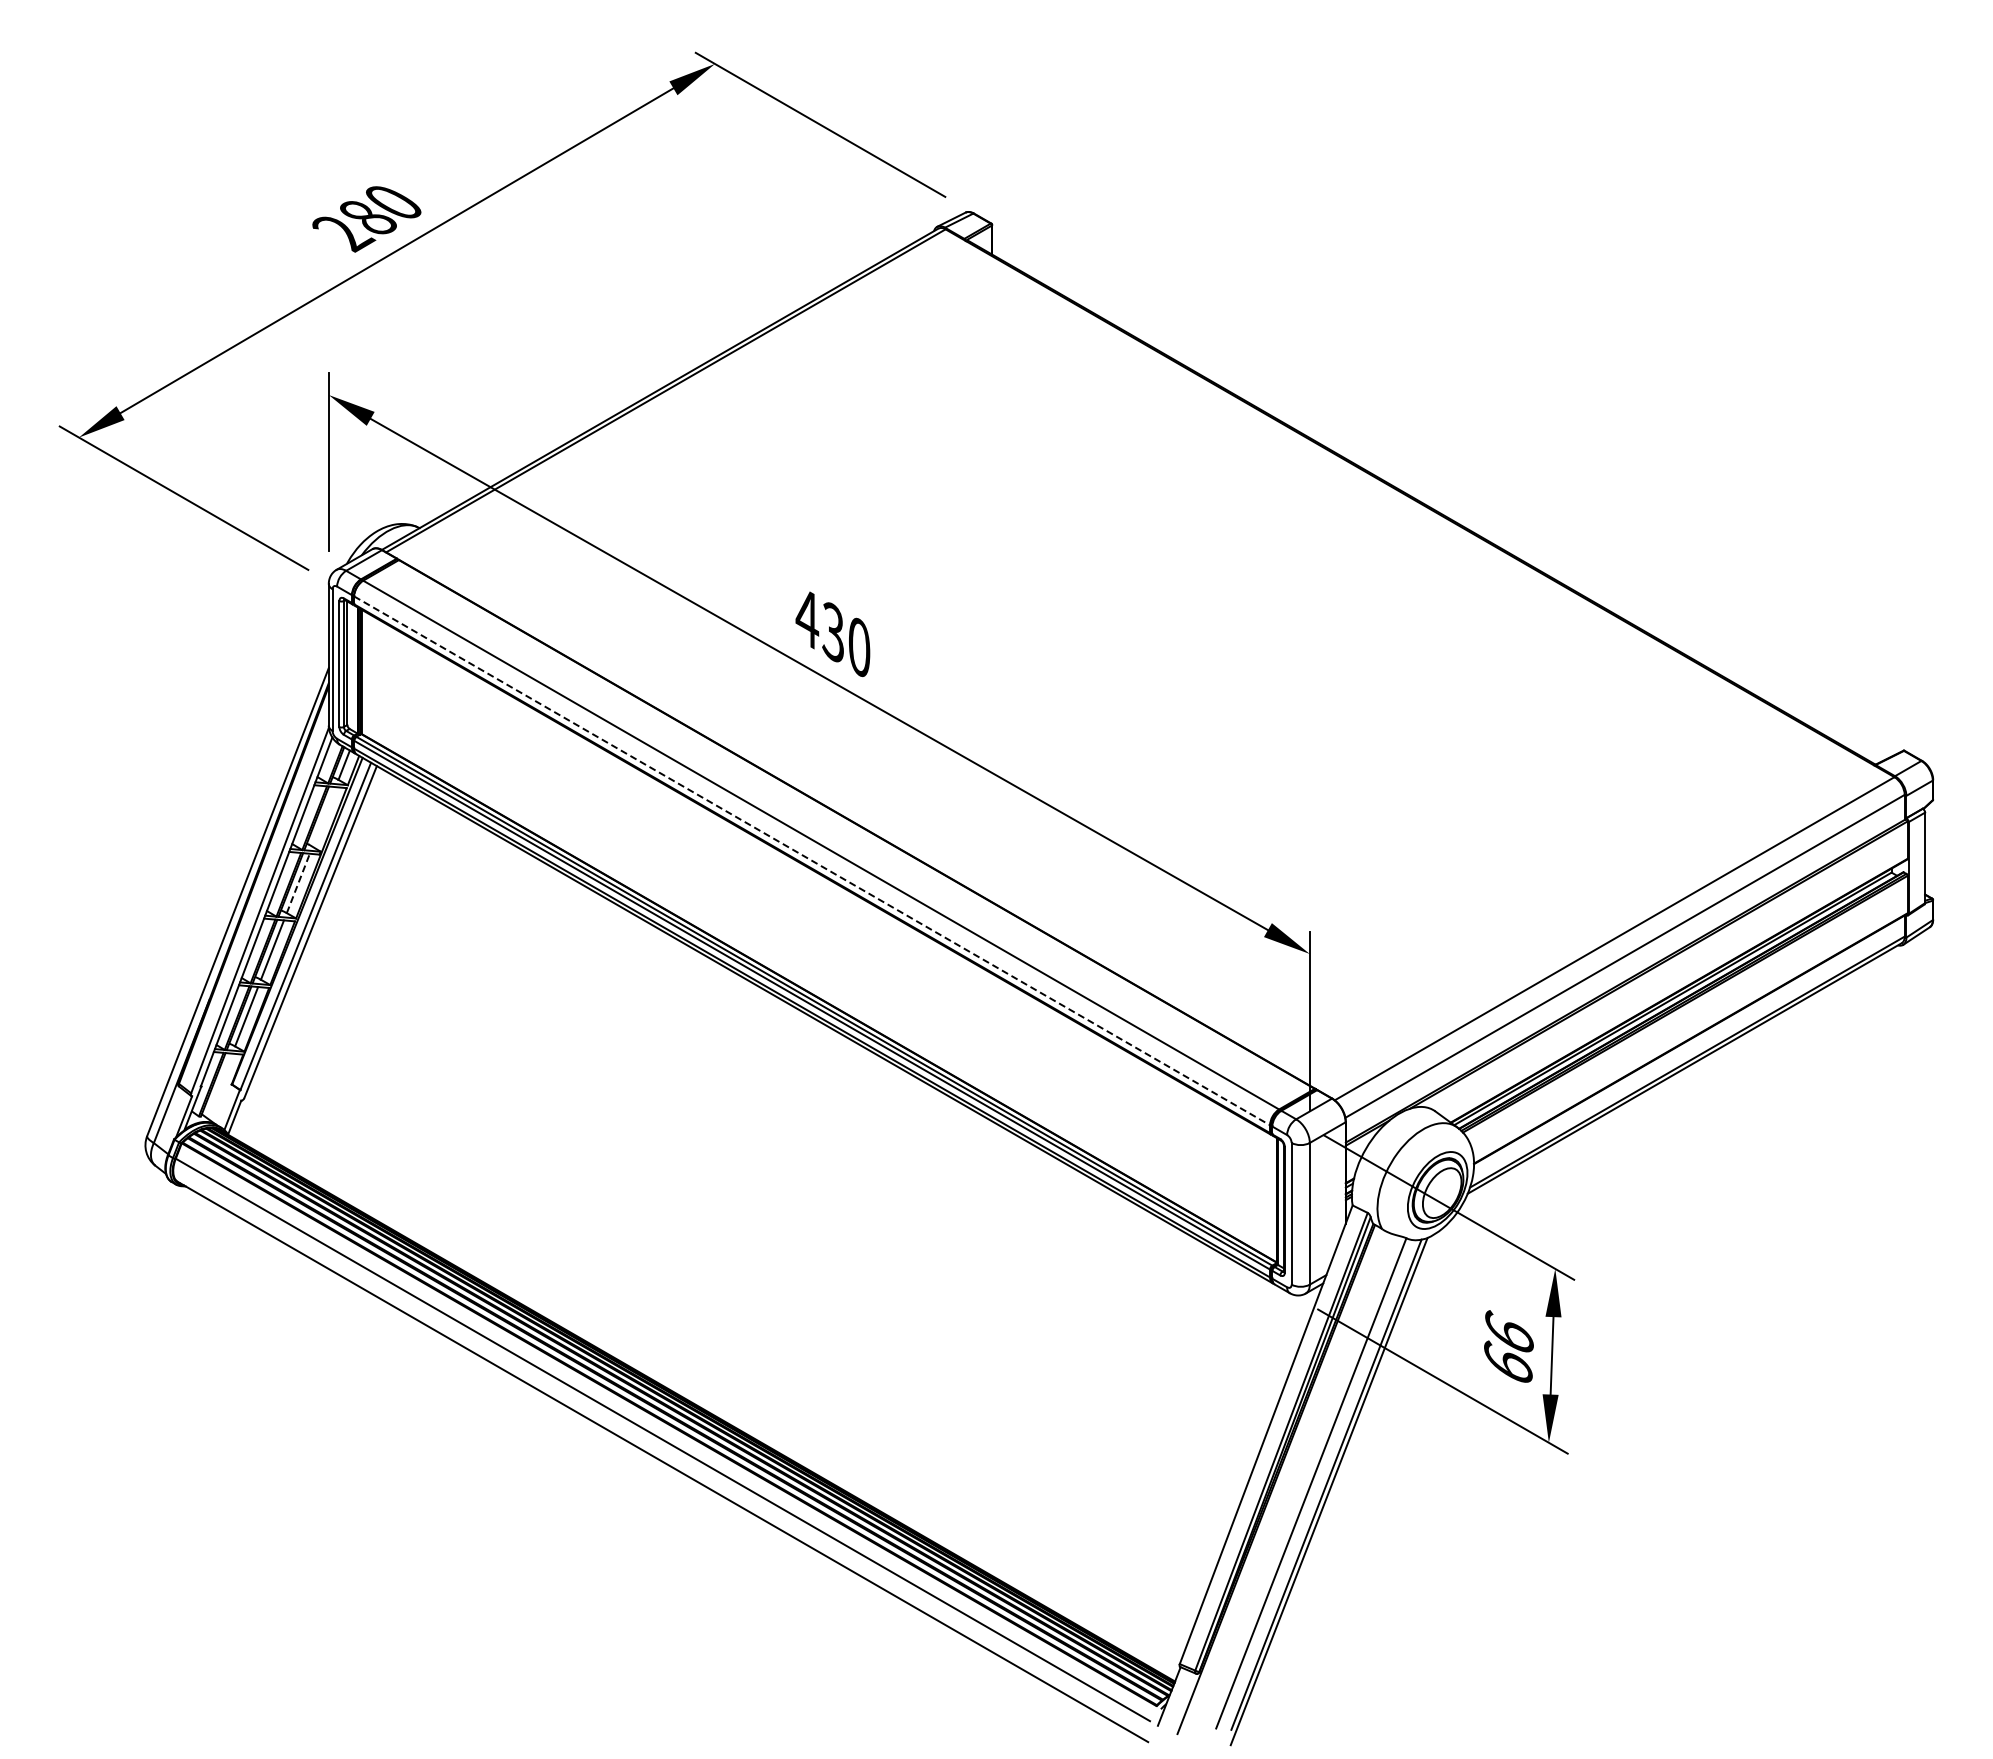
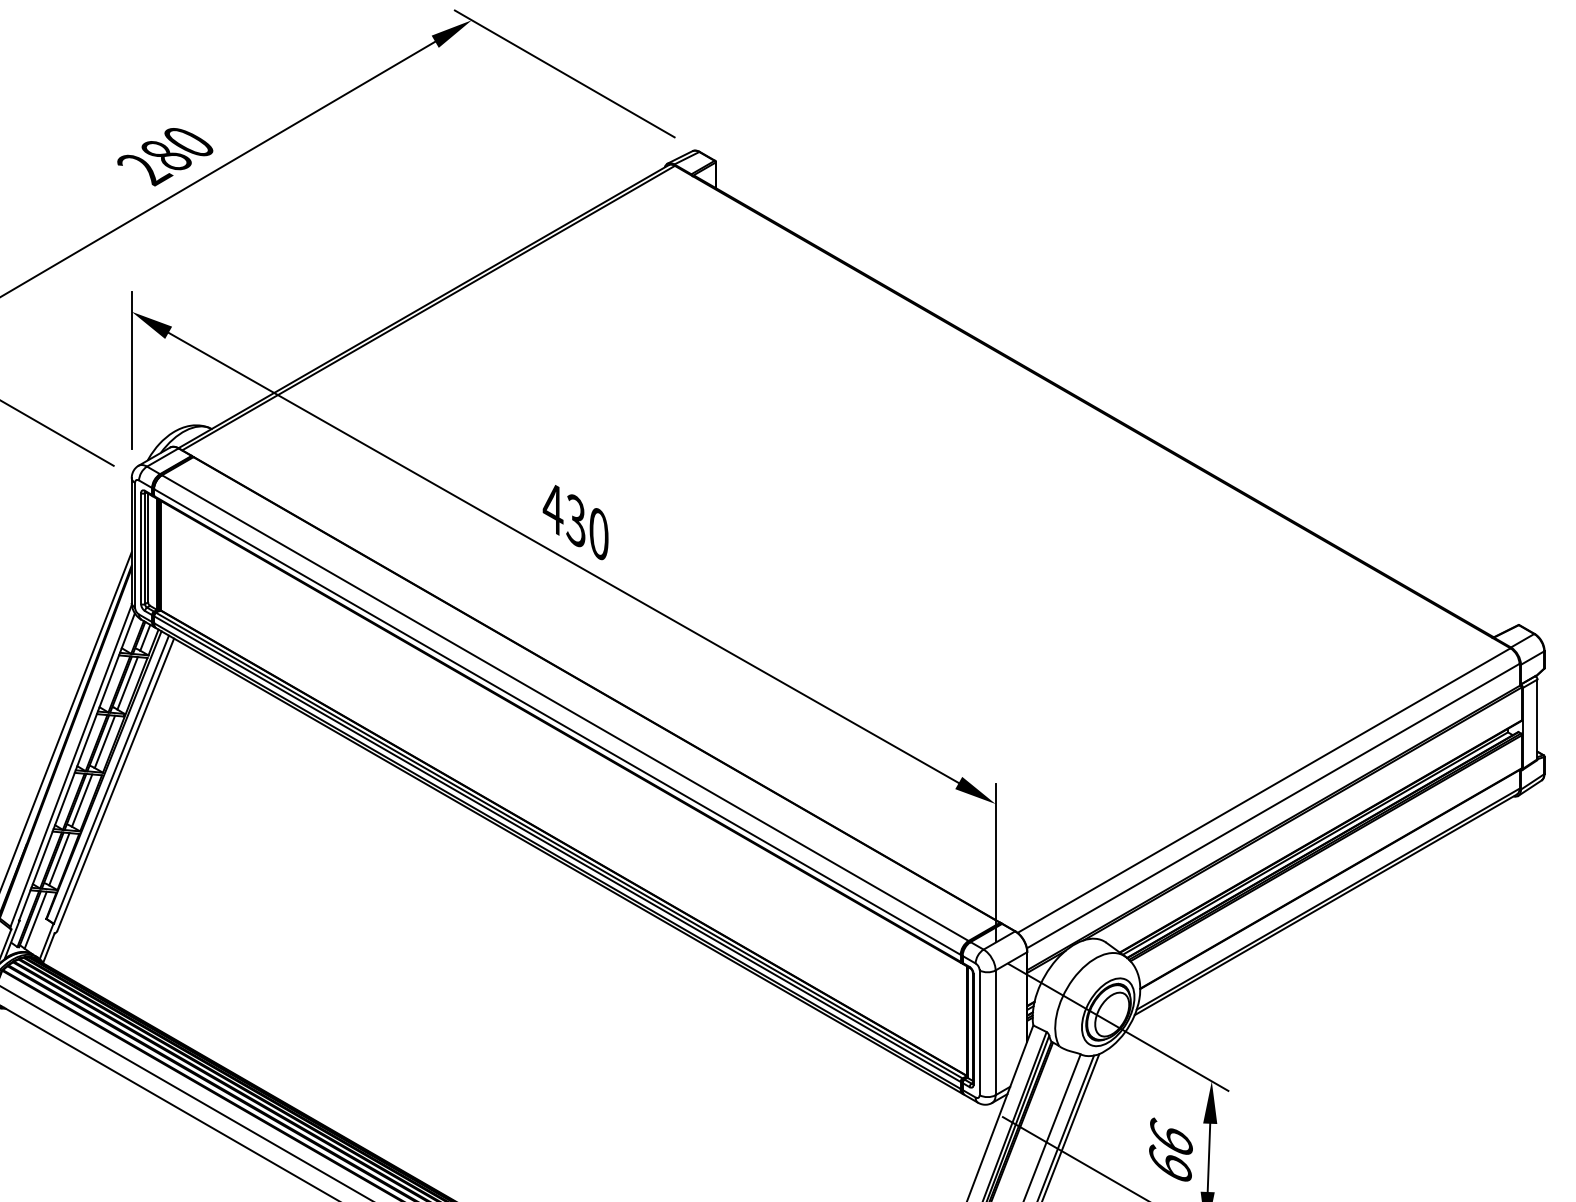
line: (323, 816) -> (127, 682), added
line: (812, 860) -> (557, 721), dashed -> solid
line: (298, 883) -> (105, 741), dashed -> solid
line: (219, 1085) -> (35, 919), added

